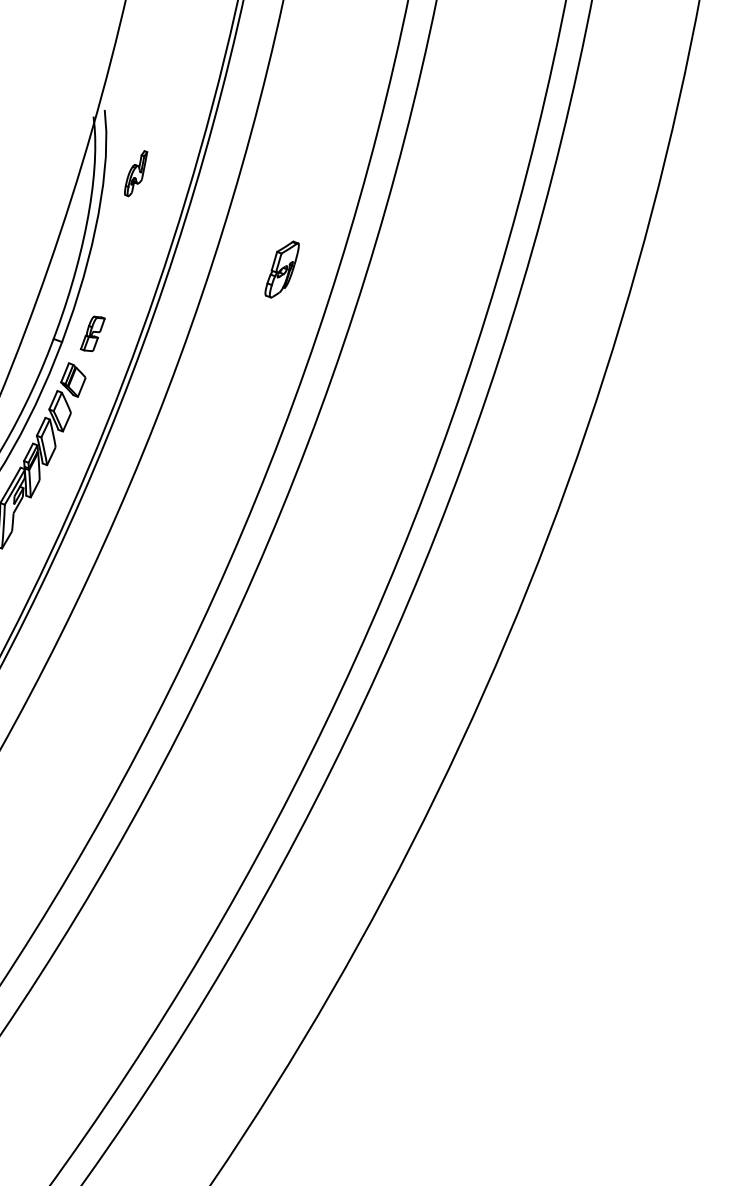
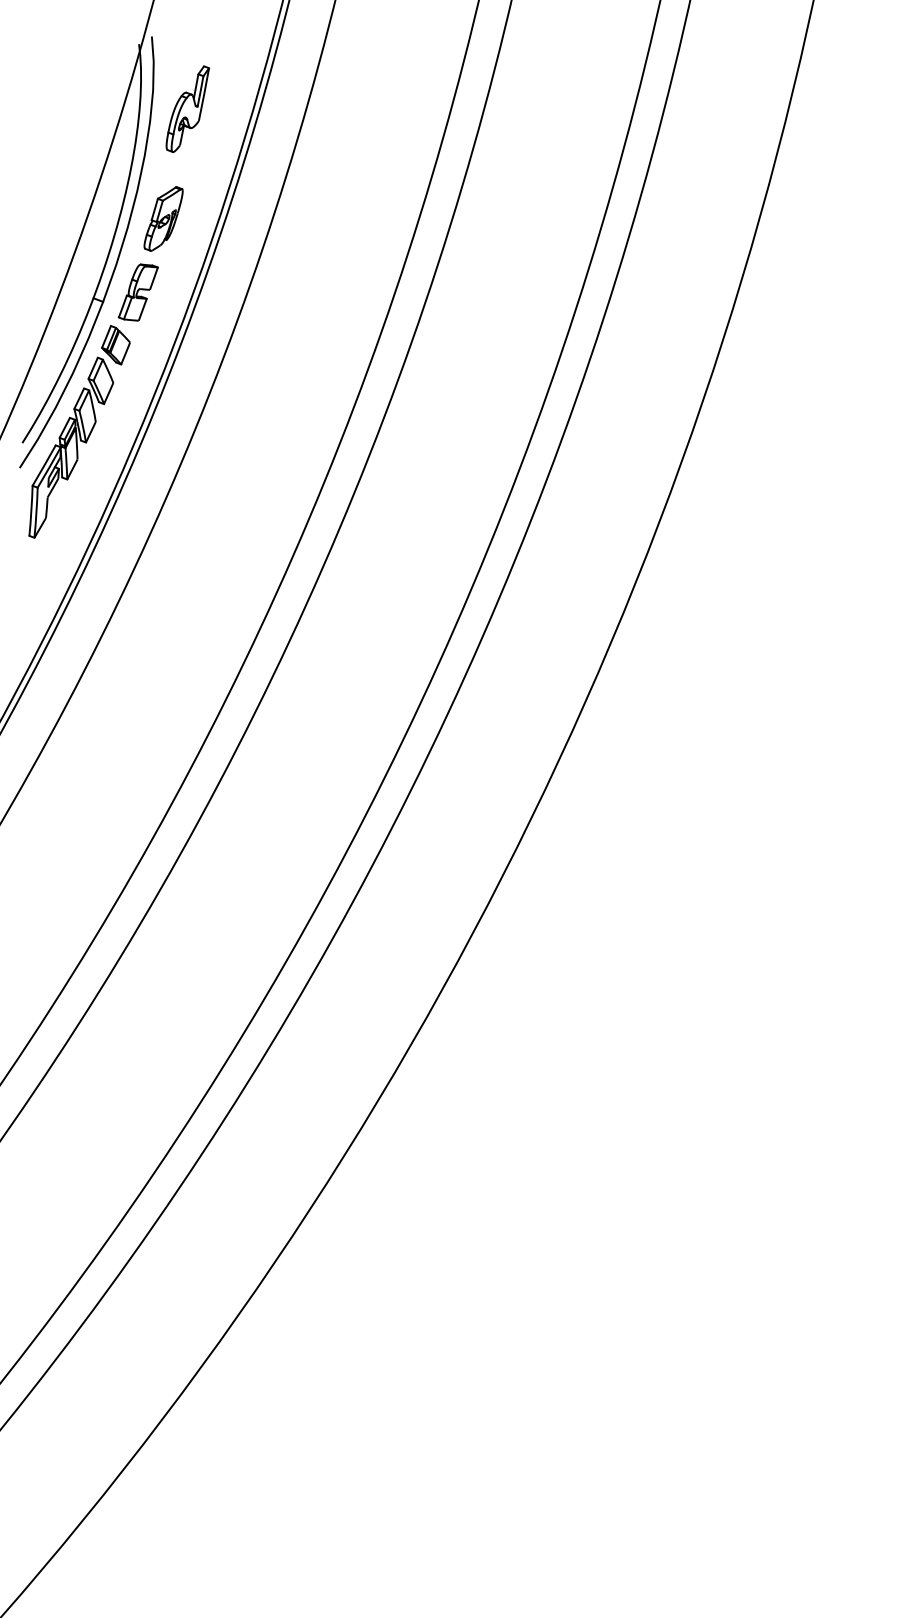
part: (135, 173) -> (187, 109), size x1.67
part: (282, 269) -> (163, 218), moved
part: (92, 333) -> (137, 292), size x1.43

